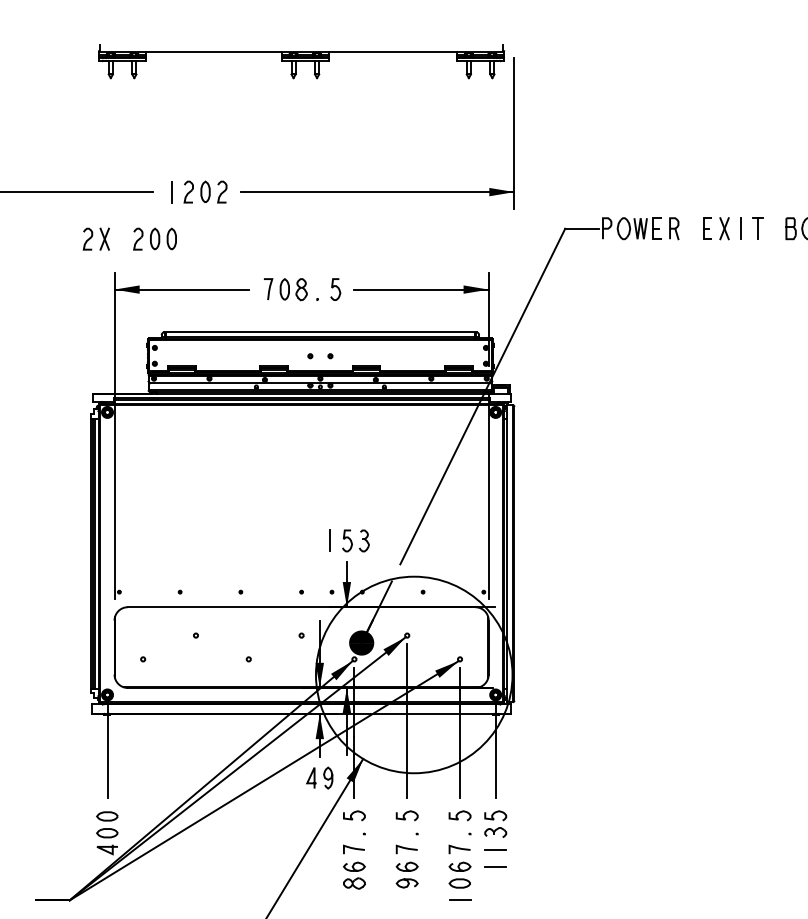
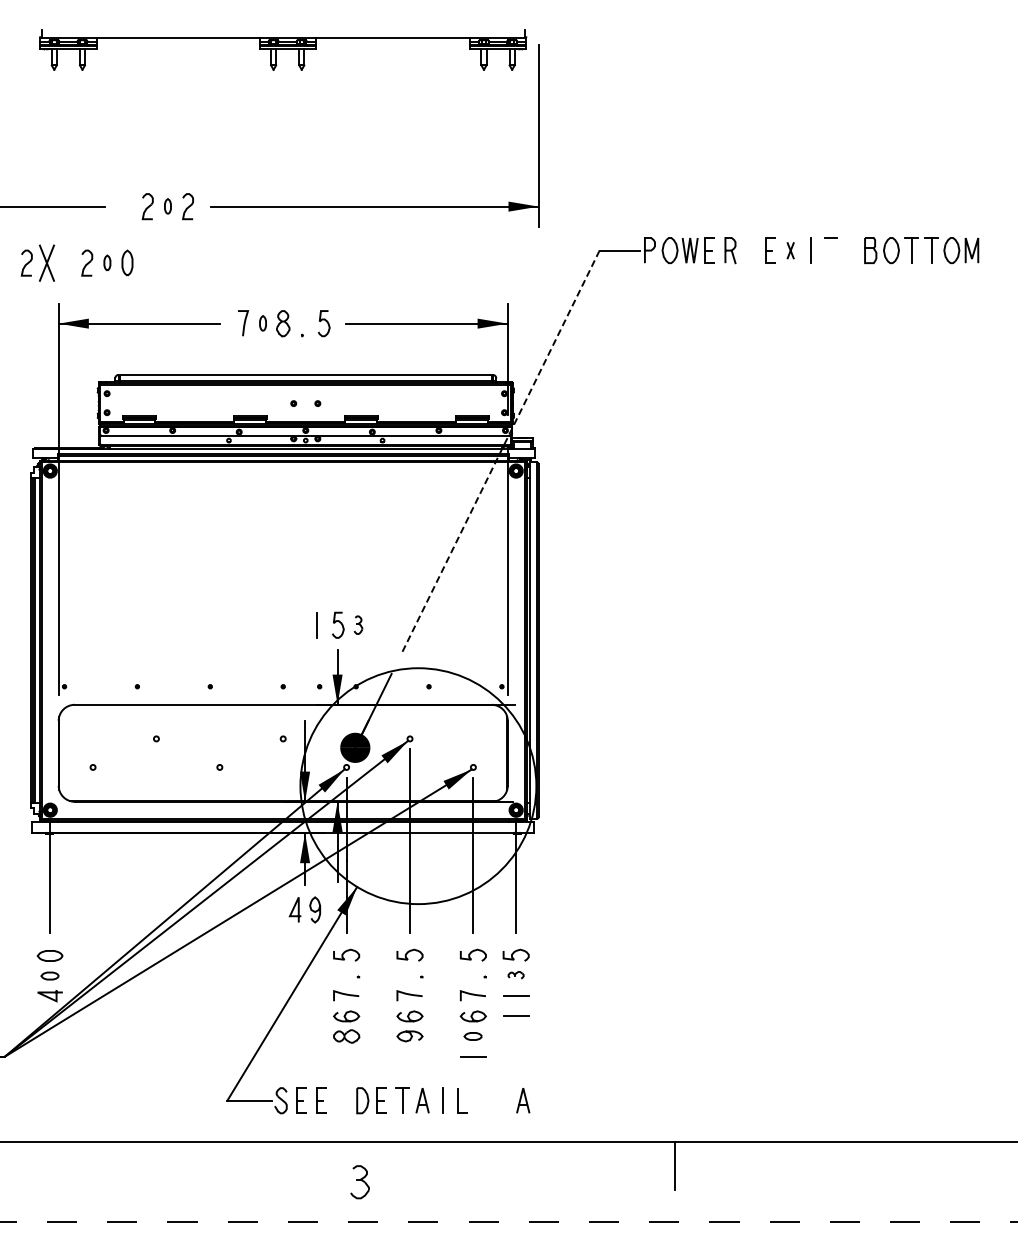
line: (171, 191) -> (127, 206), removed
part: (205, 191) -> (167, 206), size x0.6
part: (724, 228) -> (790, 250), size x0.6
line: (758, 228) -> (831, 250), removed
part: (104, 238) -> (46, 262), size x1.4
part: (155, 238) -> (107, 262), size x0.6
part: (284, 289) -> (262, 323), size x0.6
line: (482, 396) -> (500, 452), solid -> dashed
part: (364, 540) -> (358, 624), size x0.7
part: (495, 831) -> (515, 974), size x0.6
part: (106, 832) -> (49, 975), size x0.7
part: (459, 883) -> (472, 1036), size x0.7

